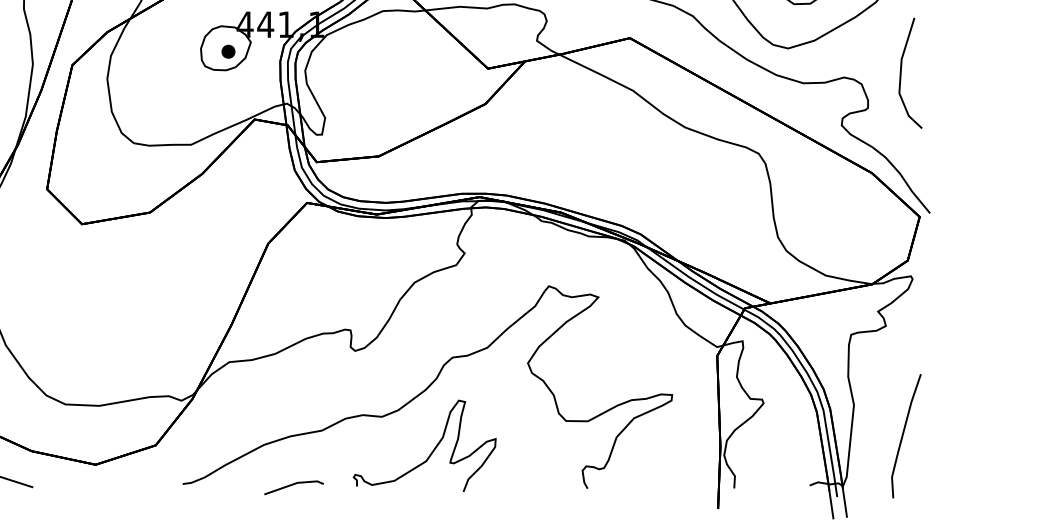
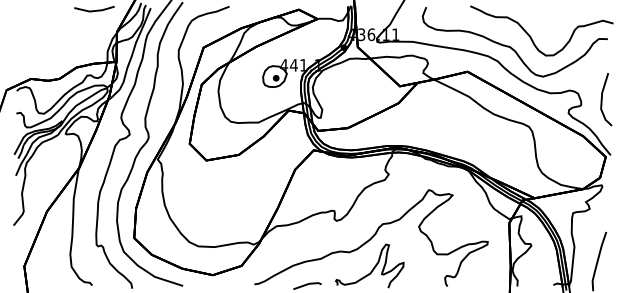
line: (902, 73) -> (602, 99), moved

